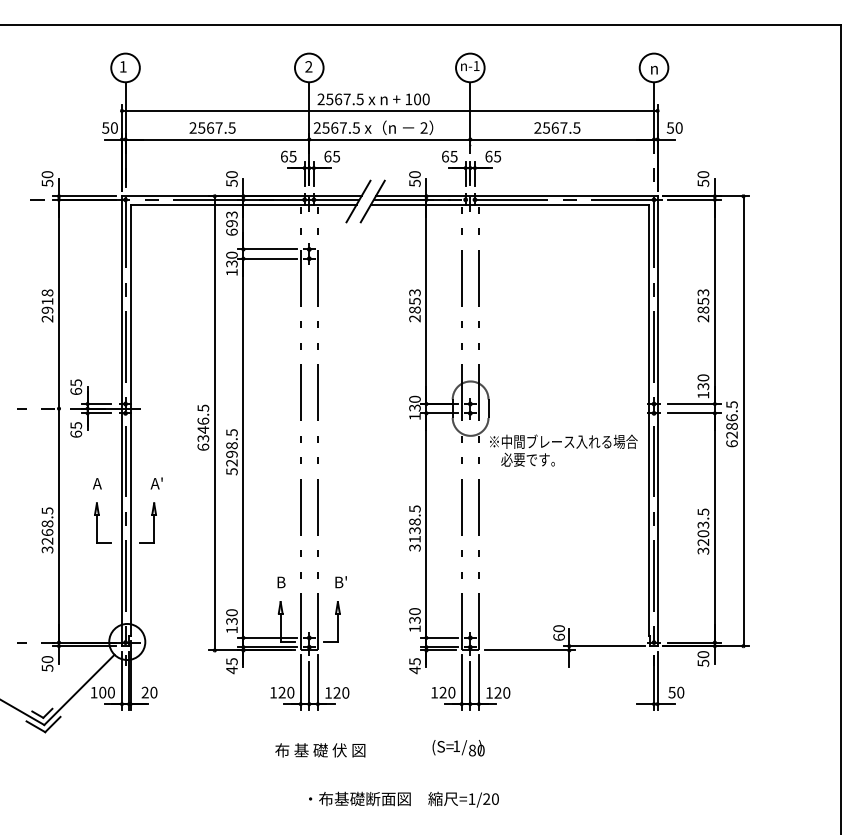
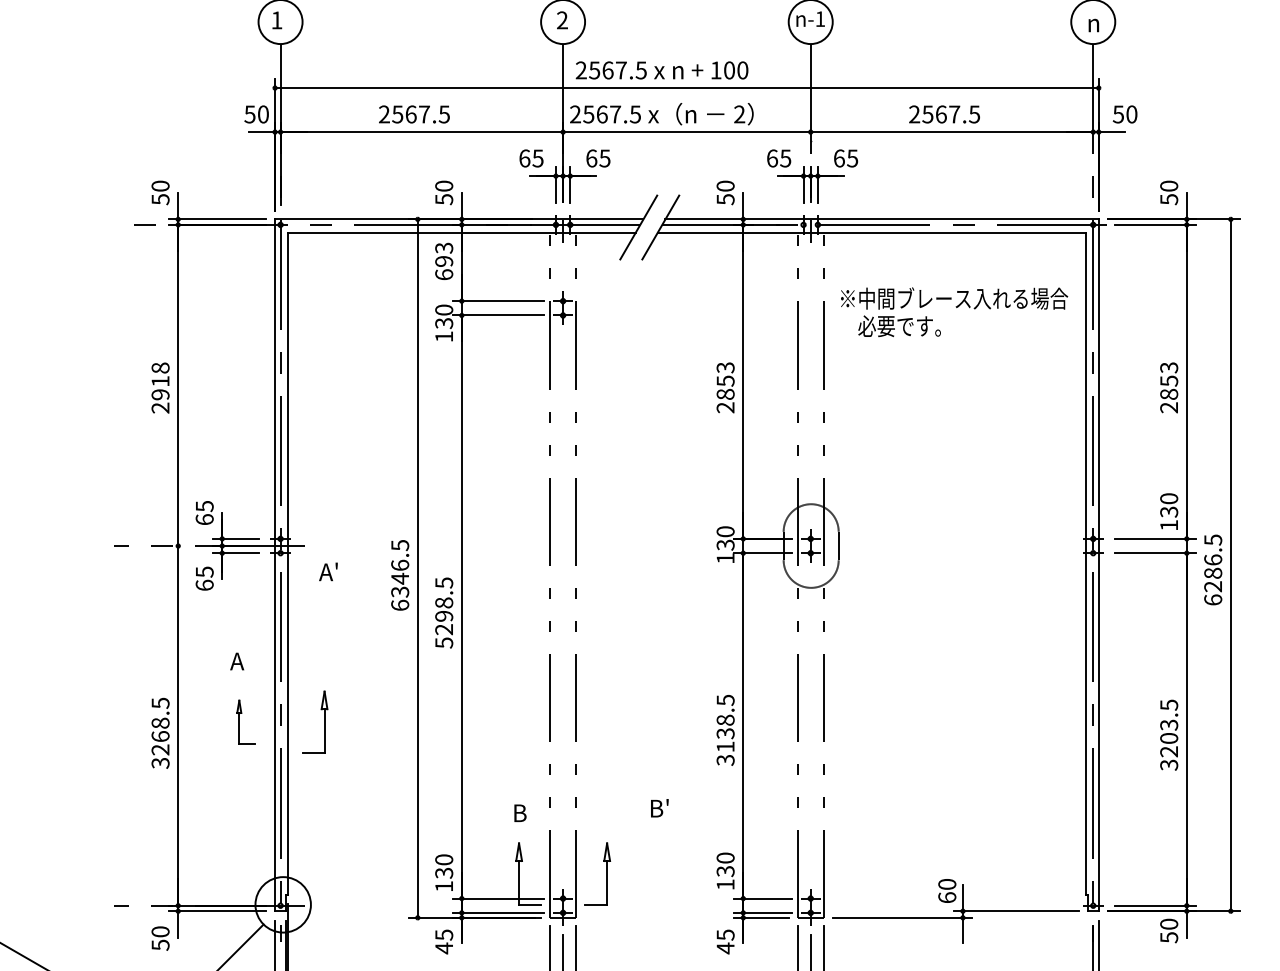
text: (563, 450) -> (954, 312), moved
text: (156, 483) -> (328, 571), moved
part: (102, 522) -> (245, 721), size x0.7
text: (340, 582) -> (658, 808), moved

